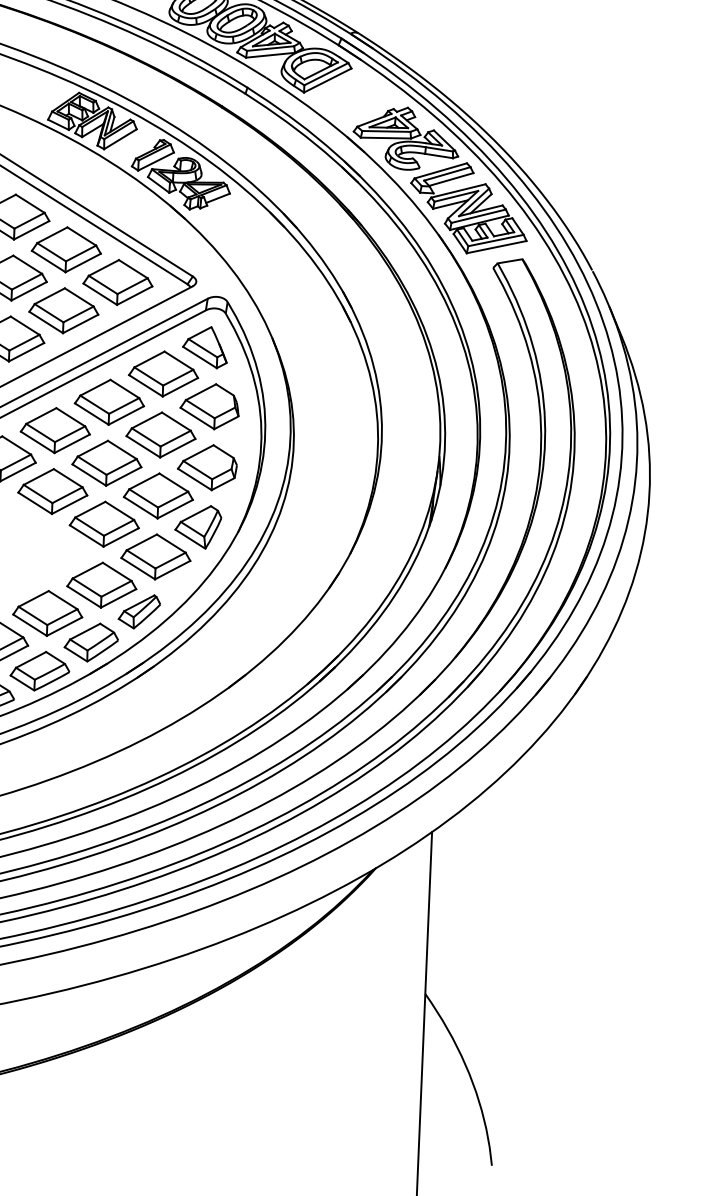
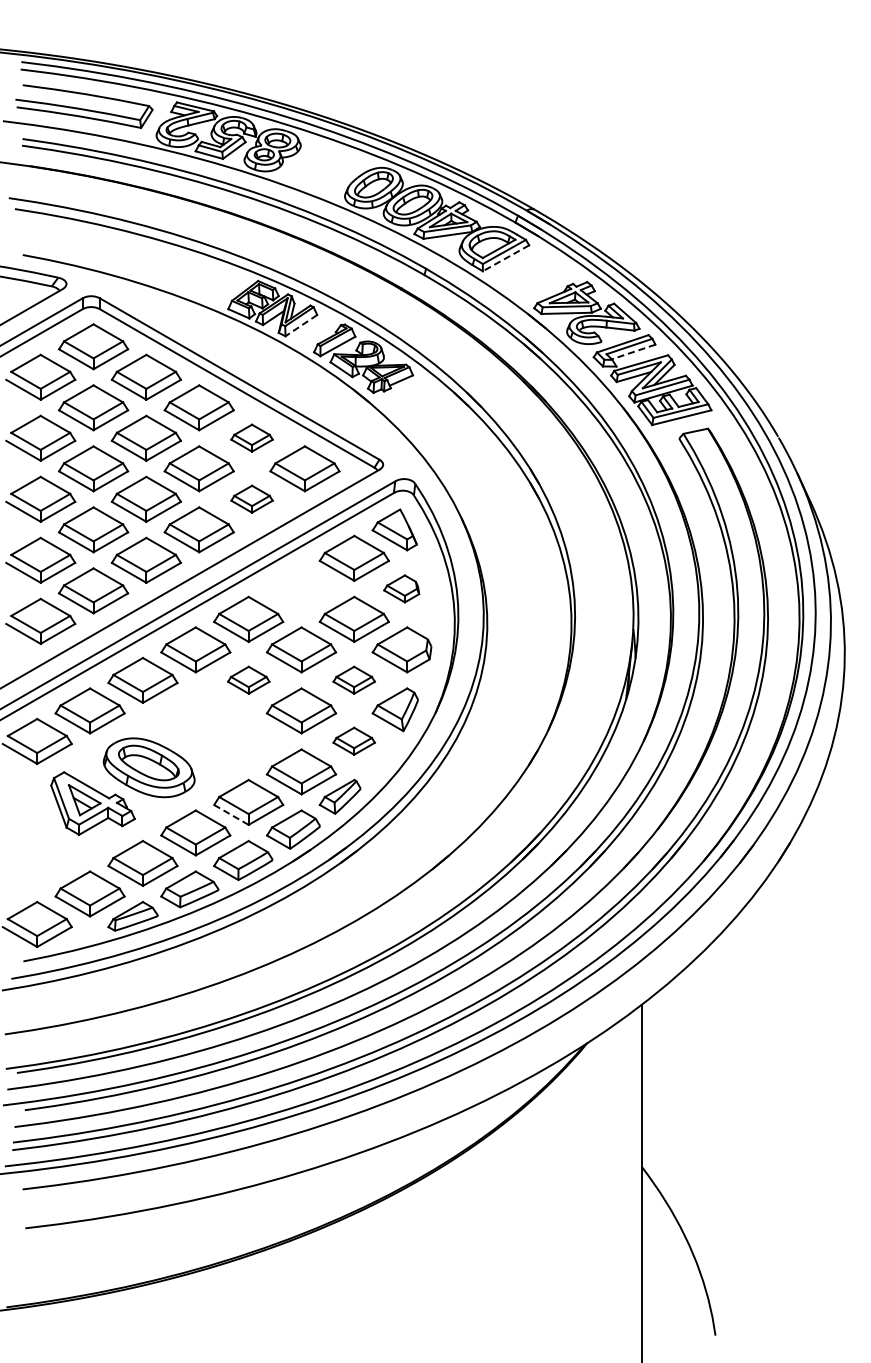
line: (328, 80) -> (506, 258), solid -> dashed
line: (119, 139) -> (300, 325), solid -> dashed
line: (451, 180) -> (633, 352), solid -> dashed
part: (65, 248) -> (251, 437), size x0.6
part: (63, 309) -> (251, 498), size x0.6
part: (109, 401) -> (301, 588), removed
part: (209, 406) -> (401, 588), size x0.6
part: (52, 490) -> (248, 679), size x0.6
part: (157, 495) -> (353, 679), size x0.6
part: (155, 555) -> (353, 740), size x0.6
line: (30, 624) -> (231, 814), solid -> dashed

